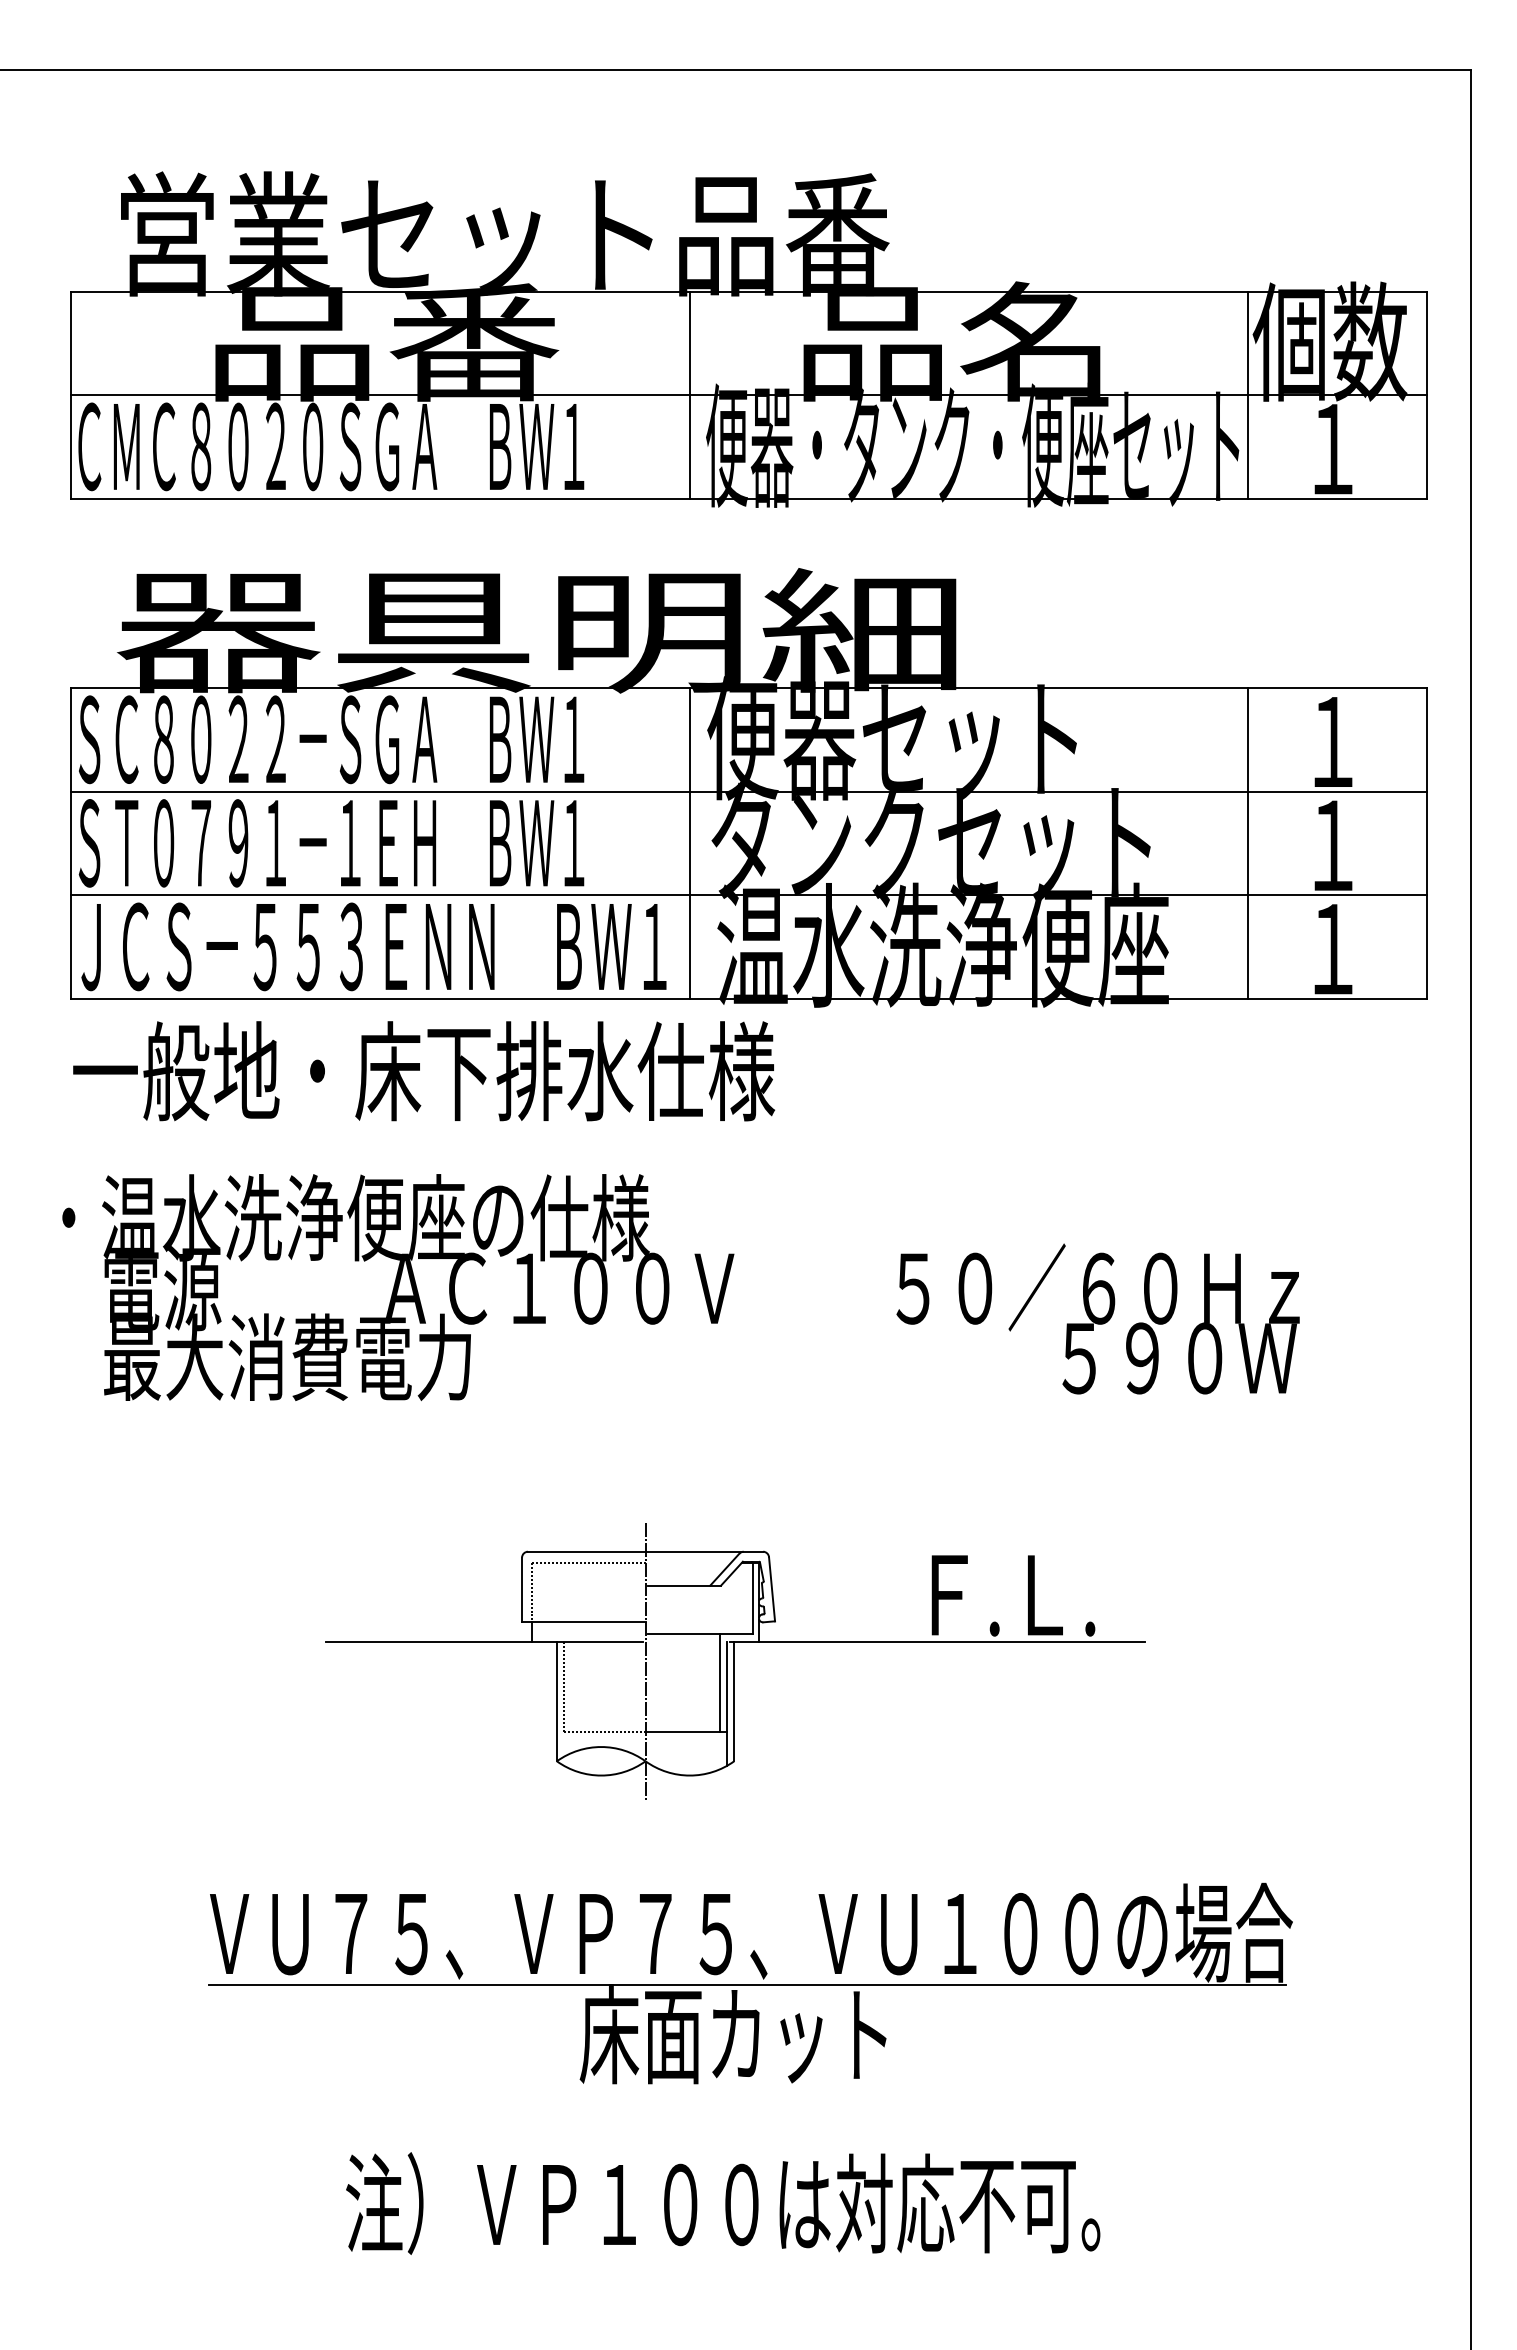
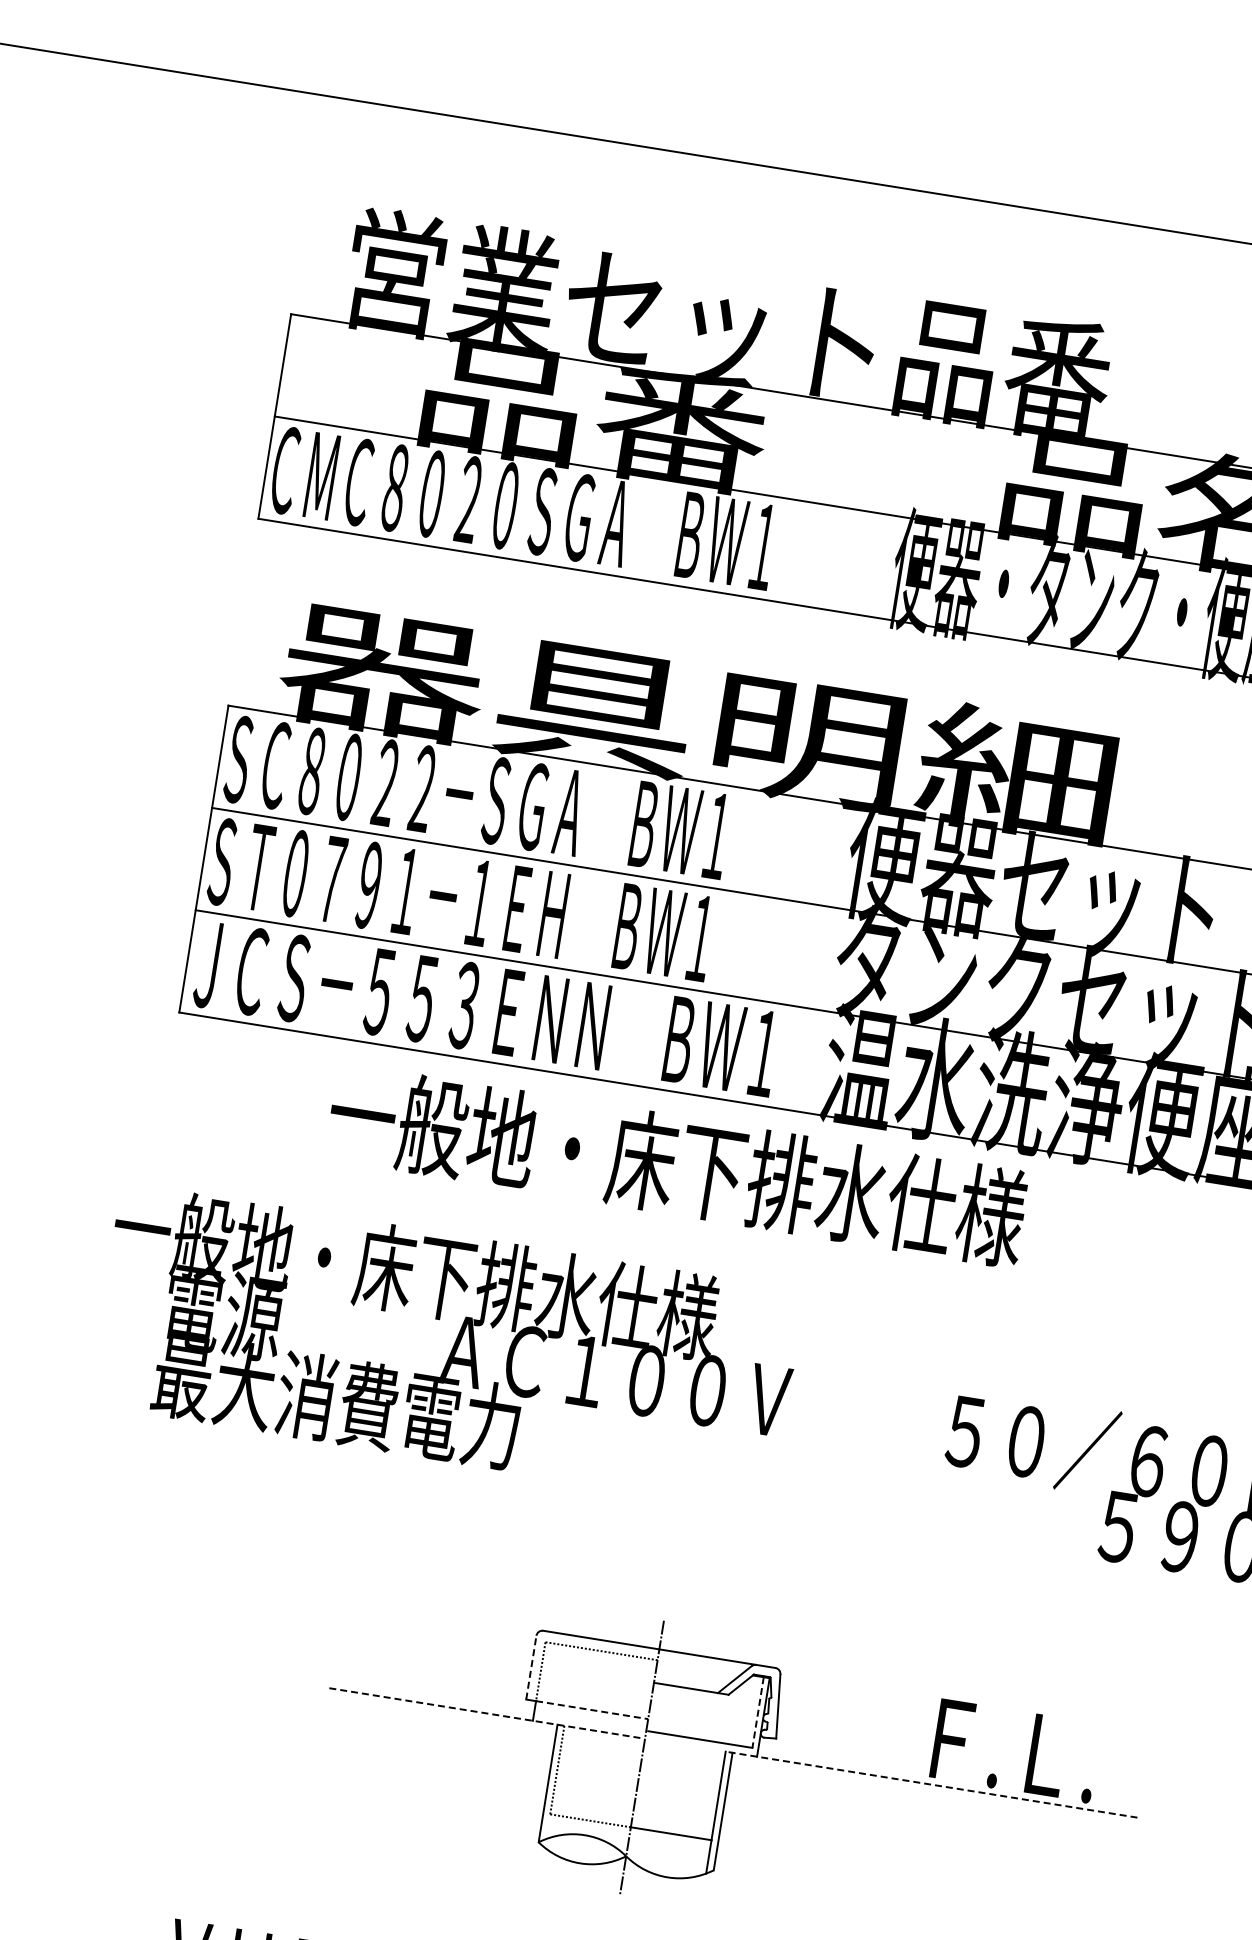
line: (690, 394) -> (886, 513), removed
line: (690, 843) -> (815, 957), removed
text: (424, 1071) -> (677, 1165), moved
text: (283, 1217) -> (354, 1262), ・温水洗浄便座の仕様 -> 一般地・床下排水仕様
line: (522, 1589) -> (531, 1667), solid -> dashed
line: (753, 1598) -> (758, 1712), solid -> dashed
line: (588, 1622) -> (591, 1710), solid -> dashed
line: (484, 1642) -> (485, 1713), solid -> dashed
line: (937, 1642) -> (933, 1785), solid -> dashed
line: (720, 1682) -> (712, 1790), removed

